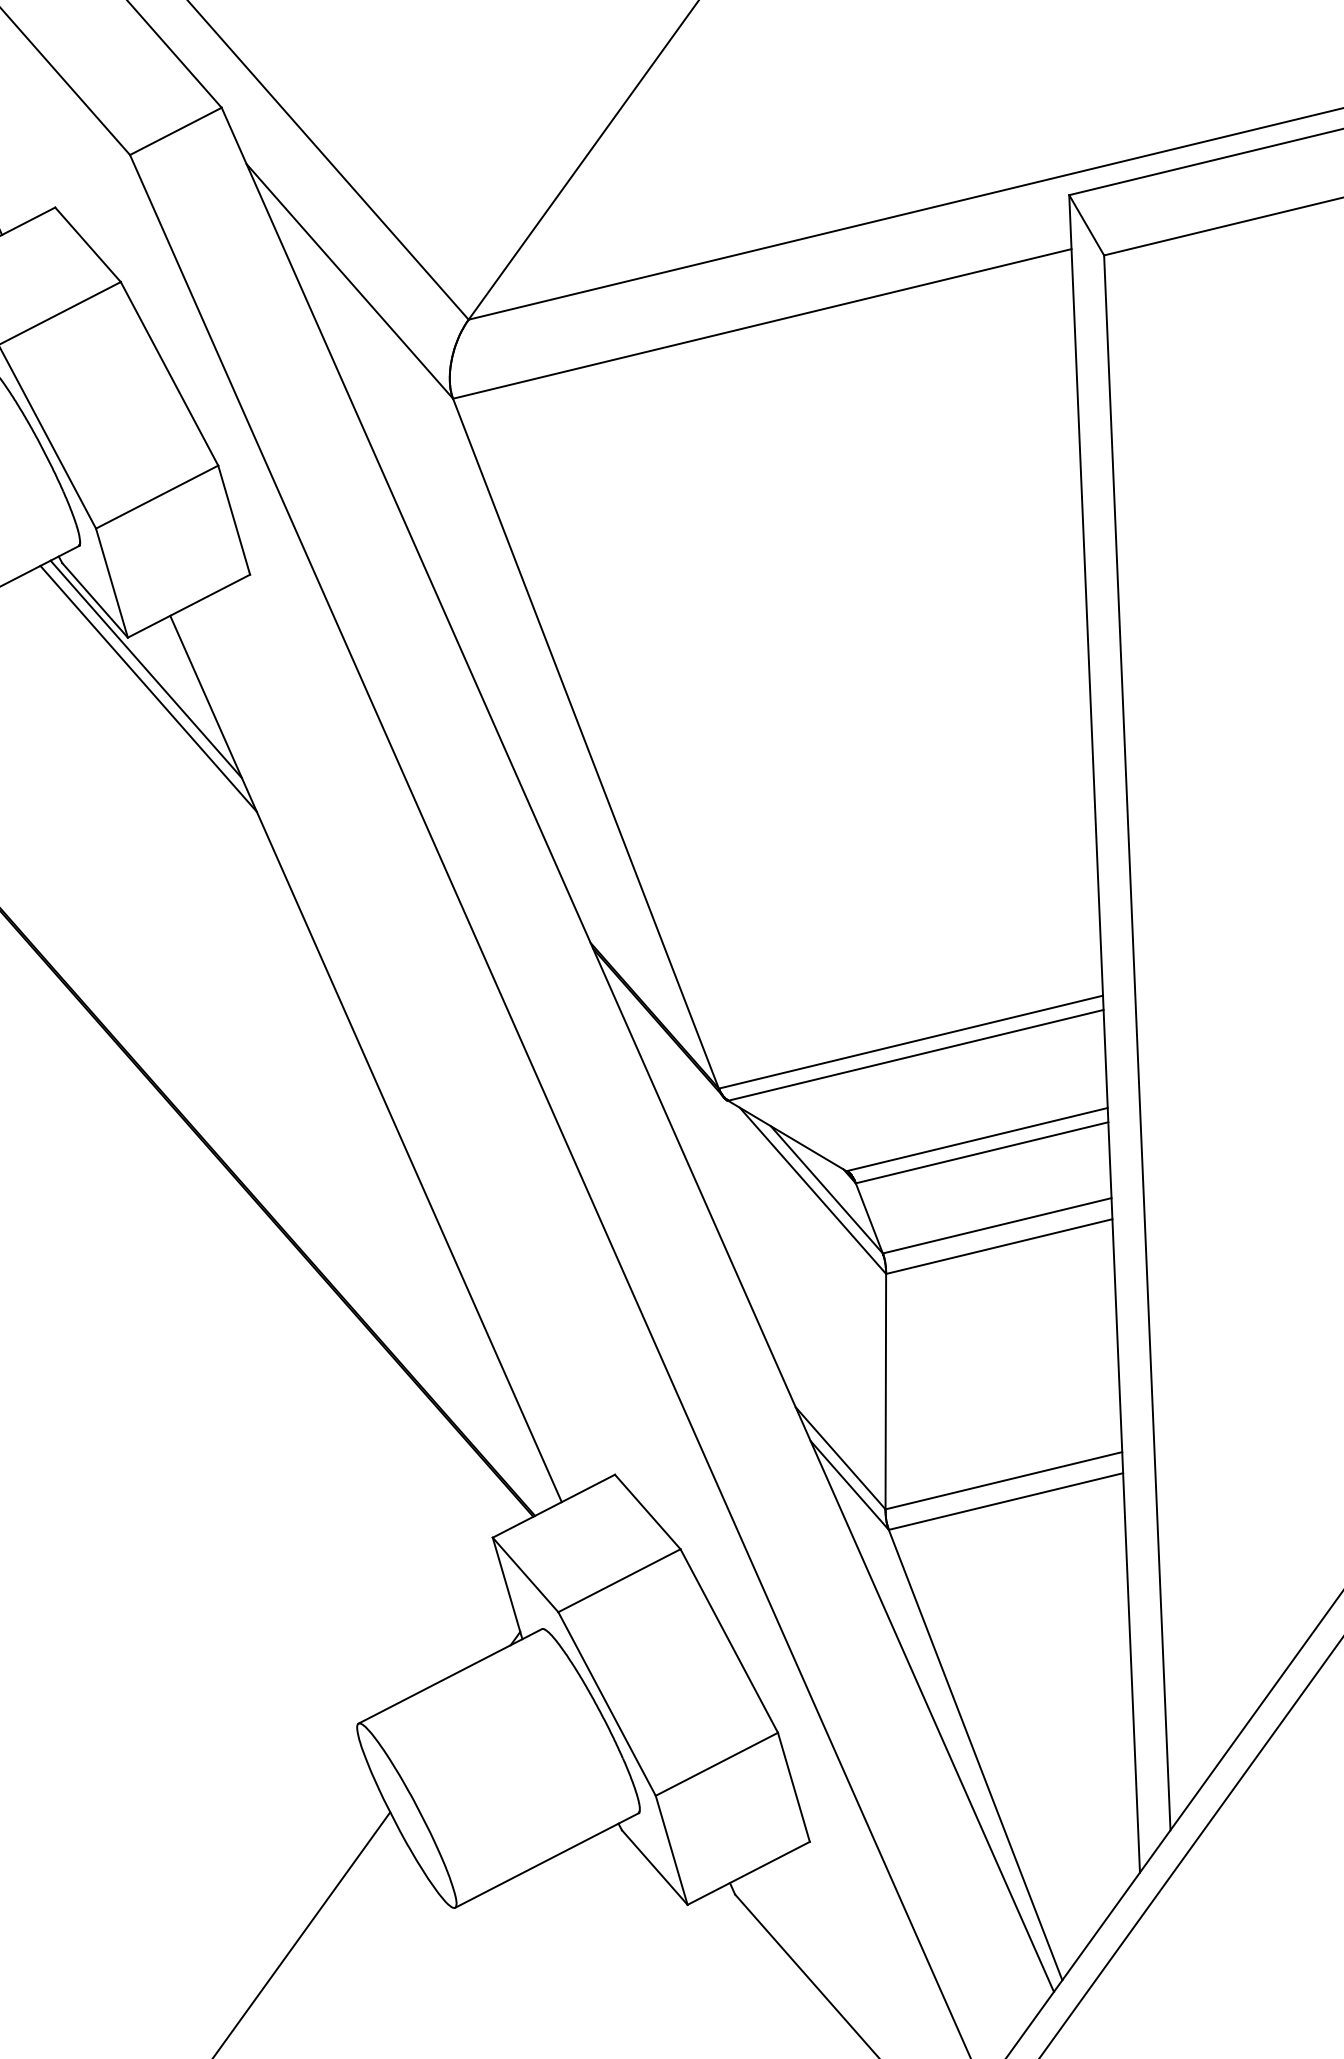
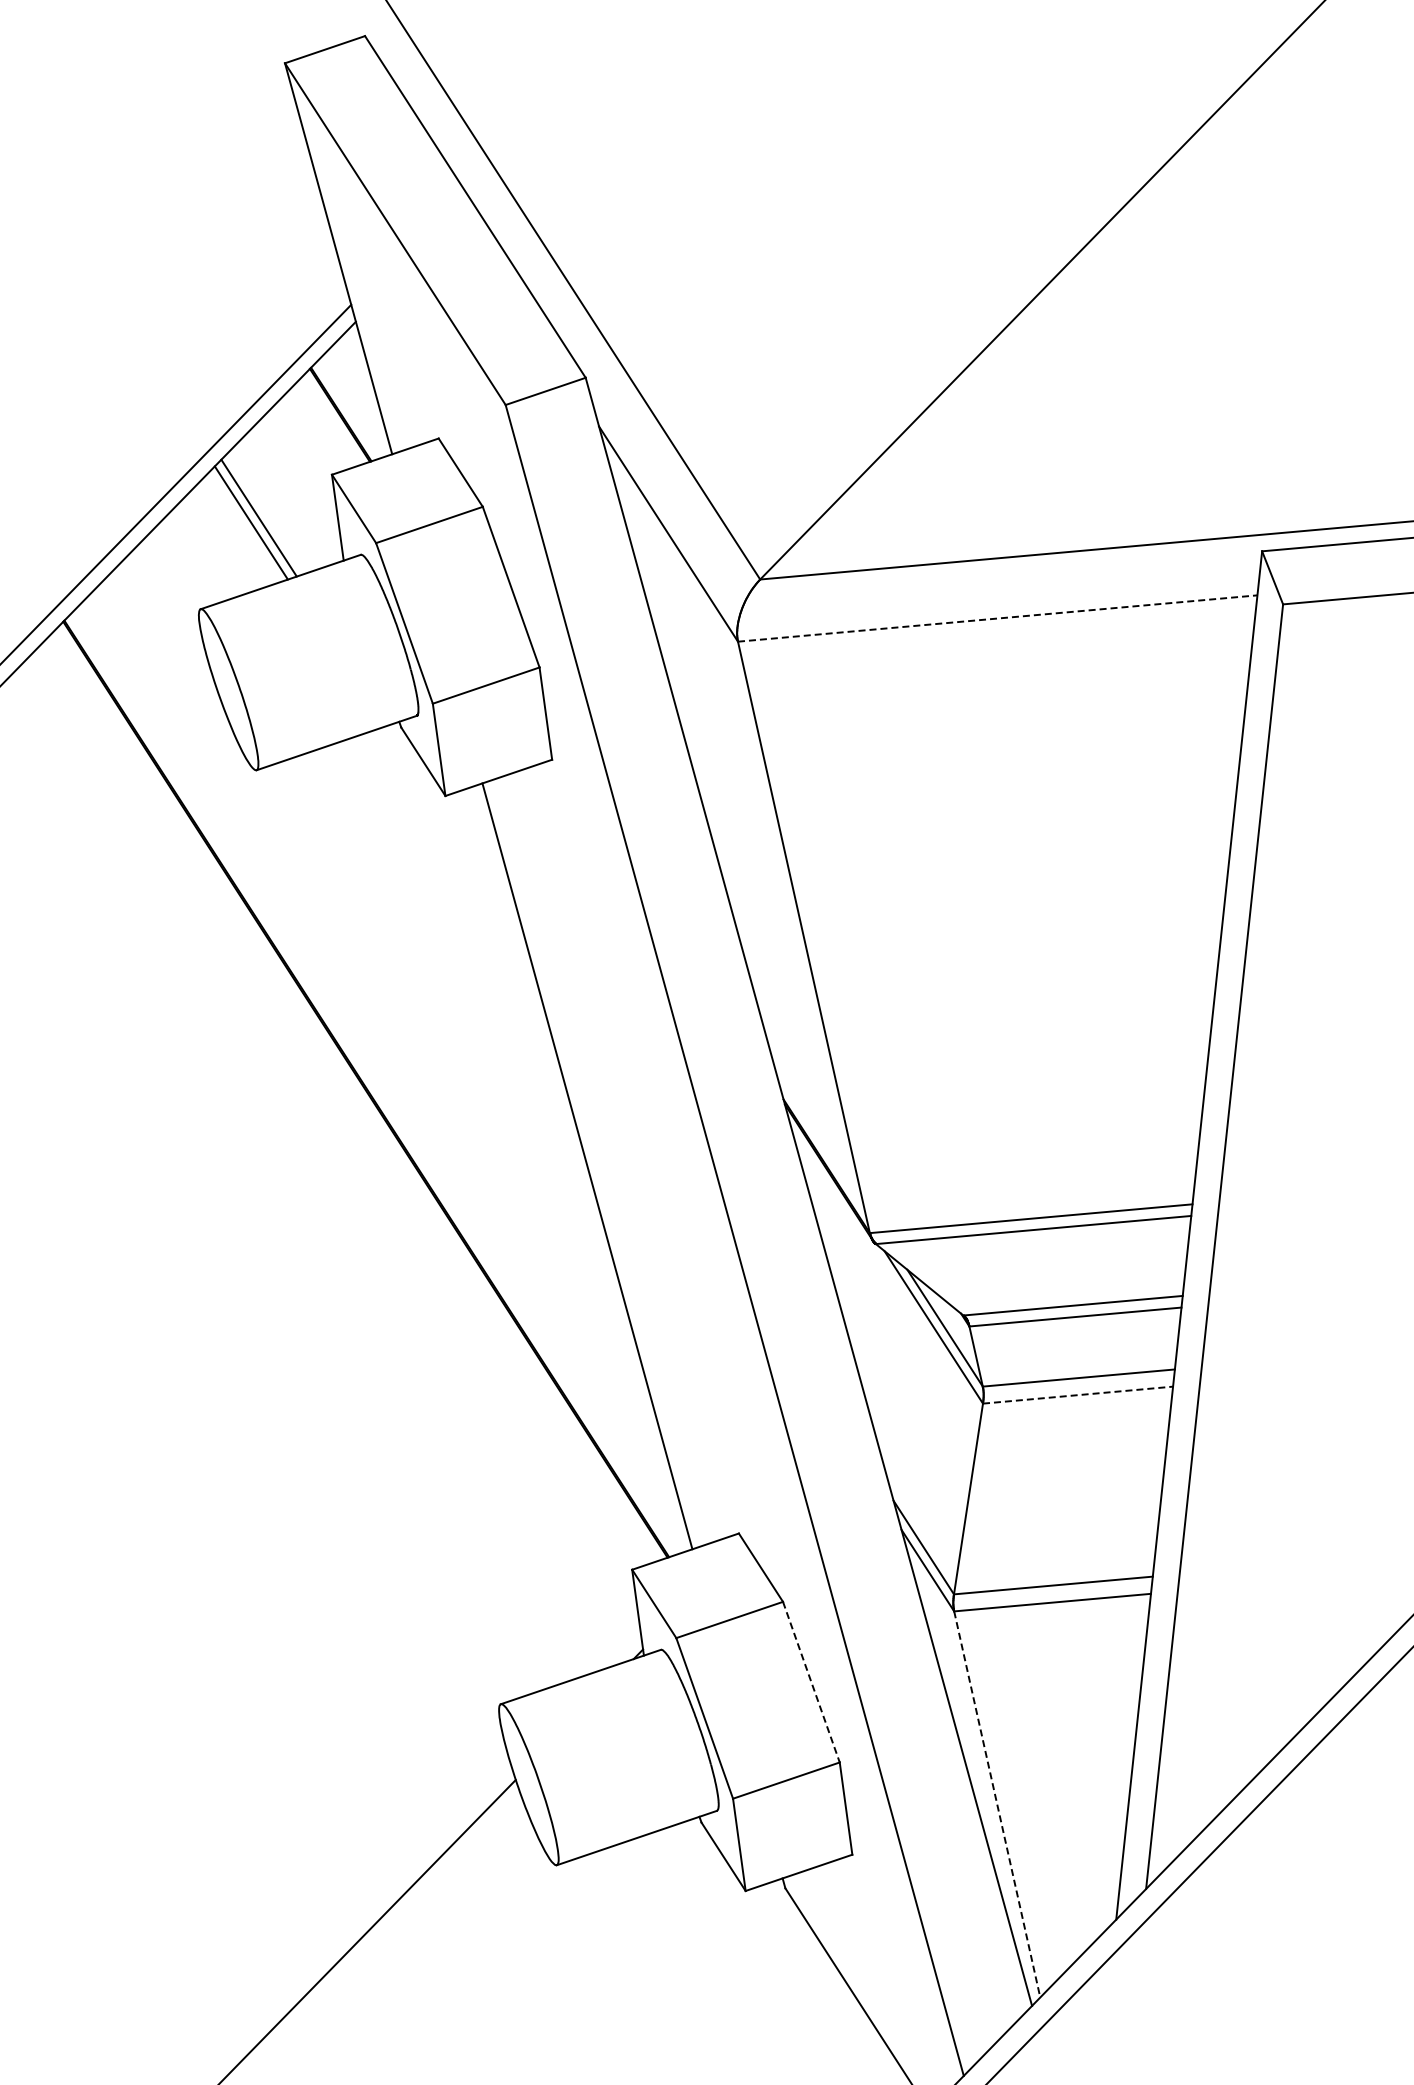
line: (762, 323) -> (997, 618), solid -> dashed
line: (146, 668) -> (456, 823), removed
line: (147, 688) -> (455, 839), removed
line: (999, 1246) -> (1078, 1395), solid -> dashed
line: (729, 1641) -> (811, 1682), solid -> dashed
line: (975, 1755) -> (997, 1804), solid -> dashed

